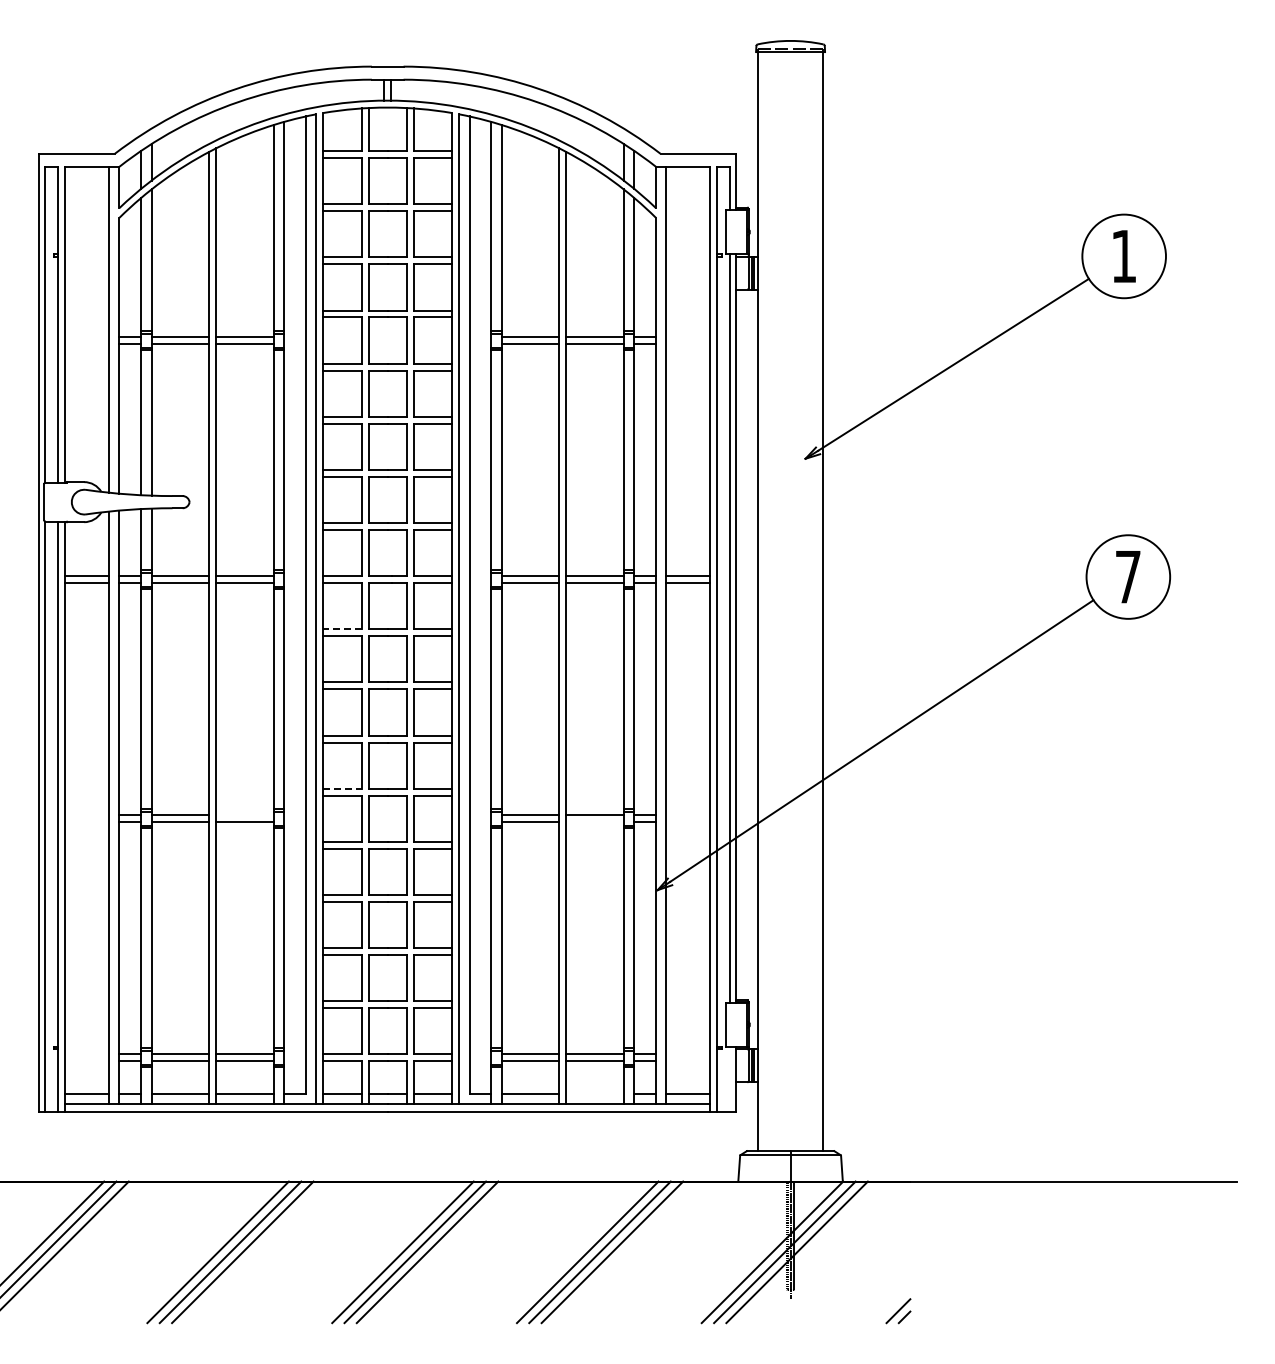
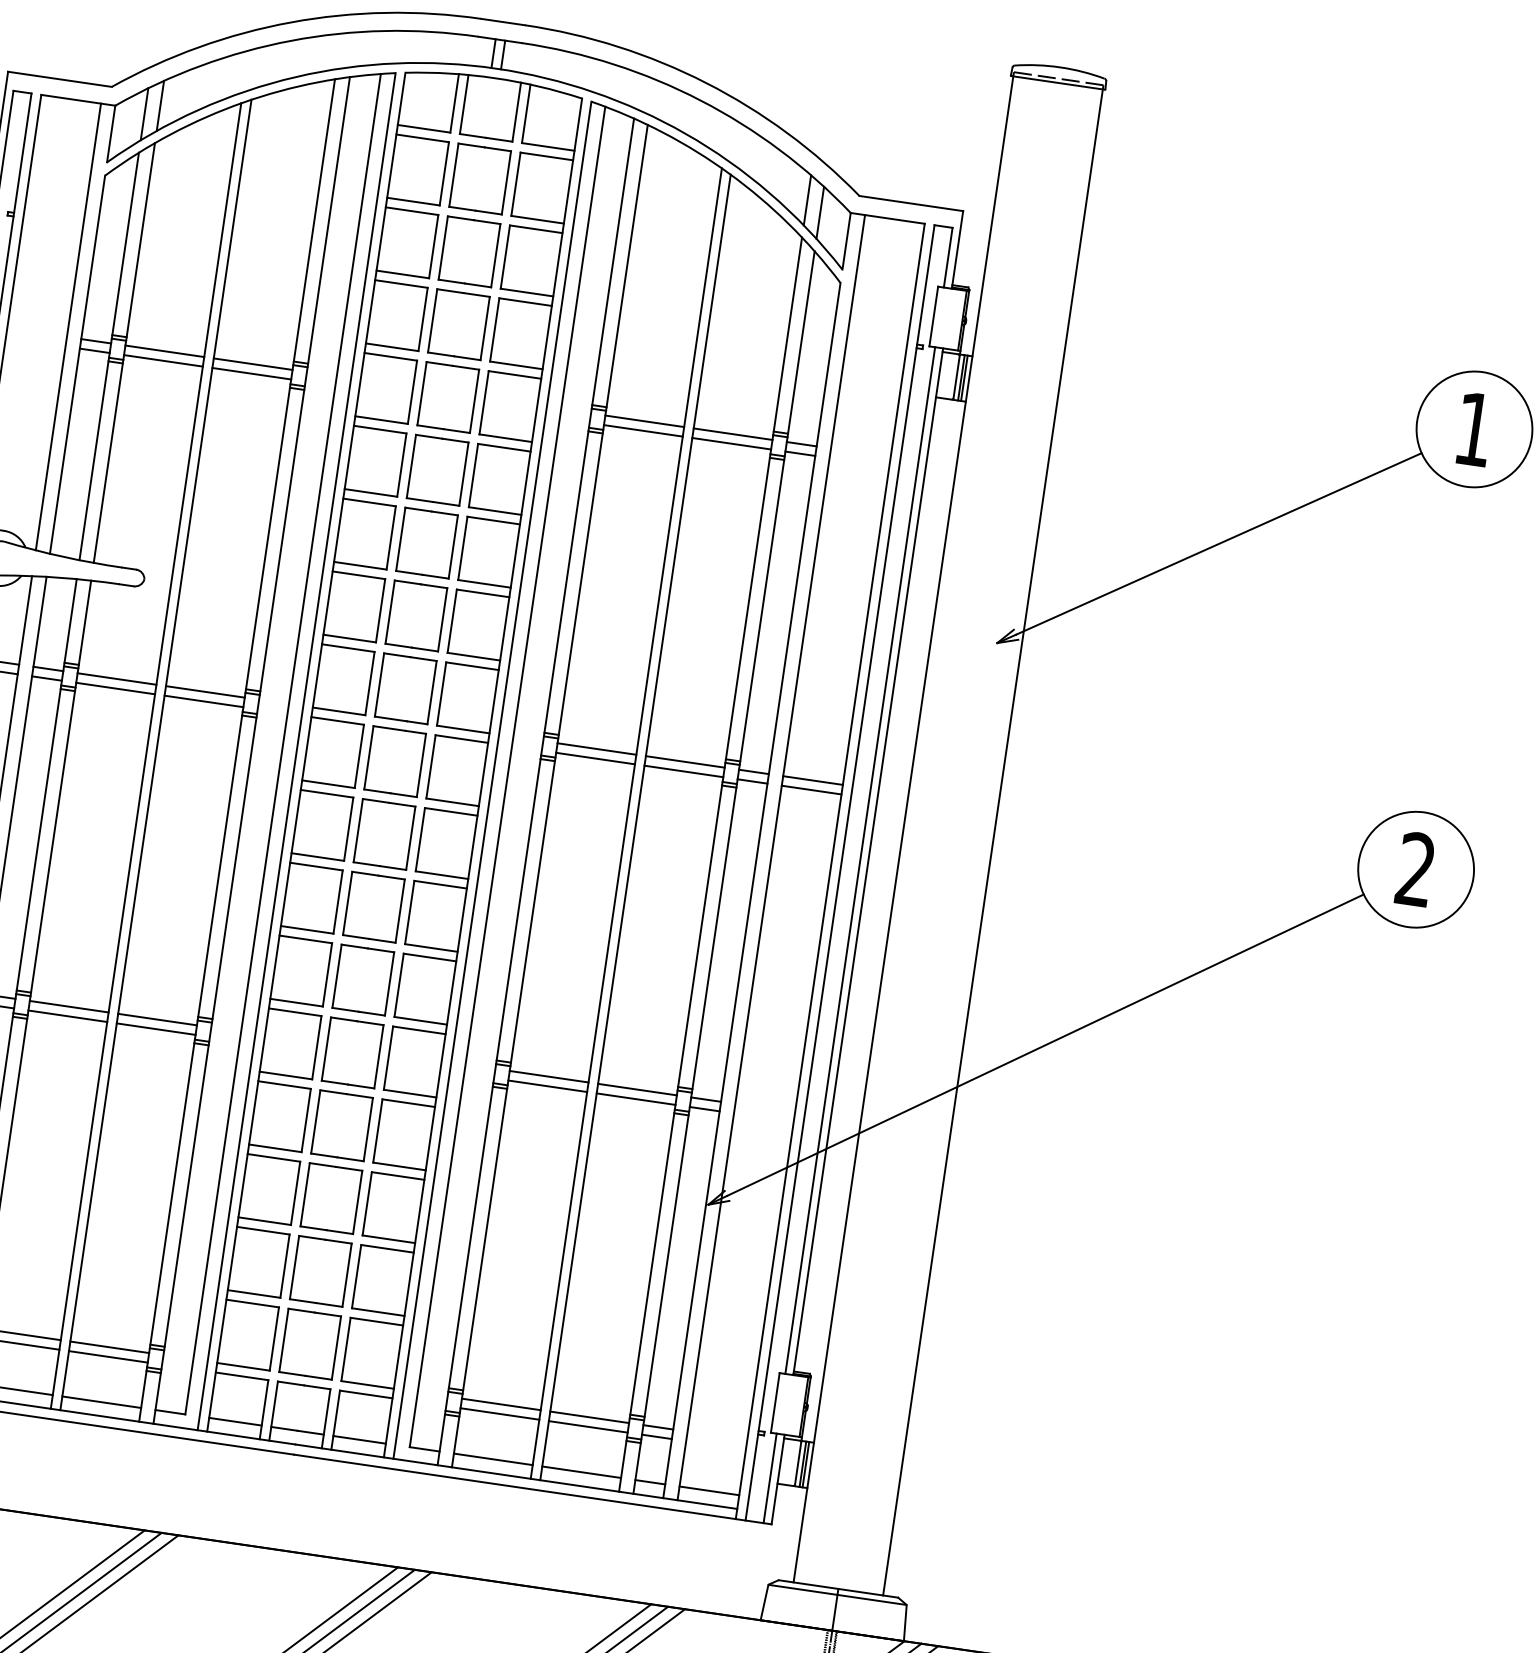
text: (1127, 576) -> (1415, 868), 7 -> 2
line: (341, 629) -> (327, 784), dashed -> solid
line: (342, 788) -> (296, 1002), dashed -> solid
line: (244, 815) -> (157, 1019), added
line: (594, 822) -> (635, 1099), added
line: (730, 1078) -> (770, 1477), added
line: (594, 1094) -> (580, 1472), added

